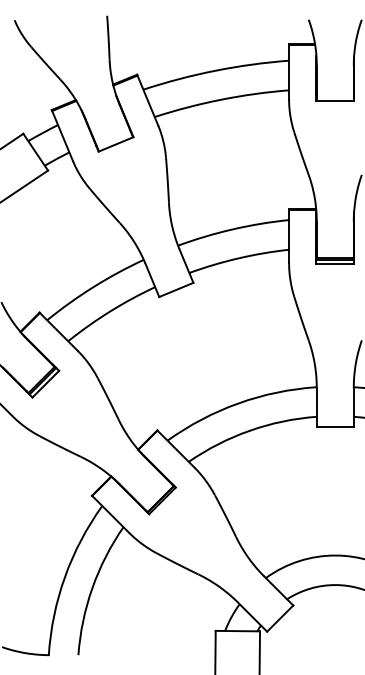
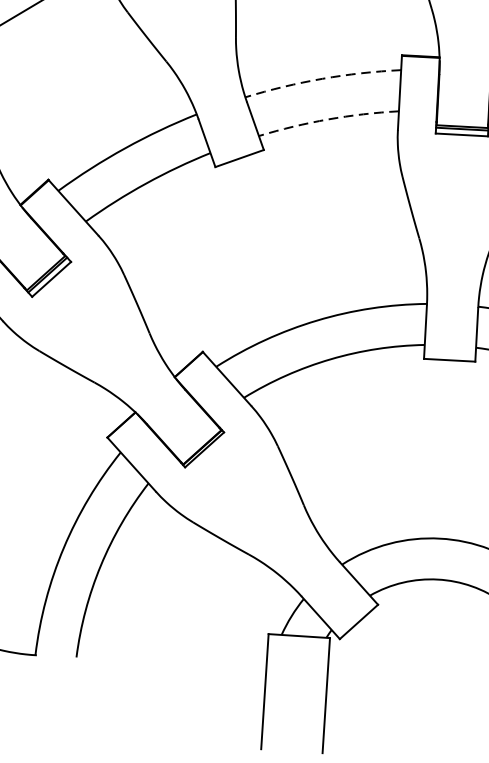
arc: (232, 229) -> (322, 78), solid -> dashed
arc: (238, 258) -> (328, 119), solid -> dashed

